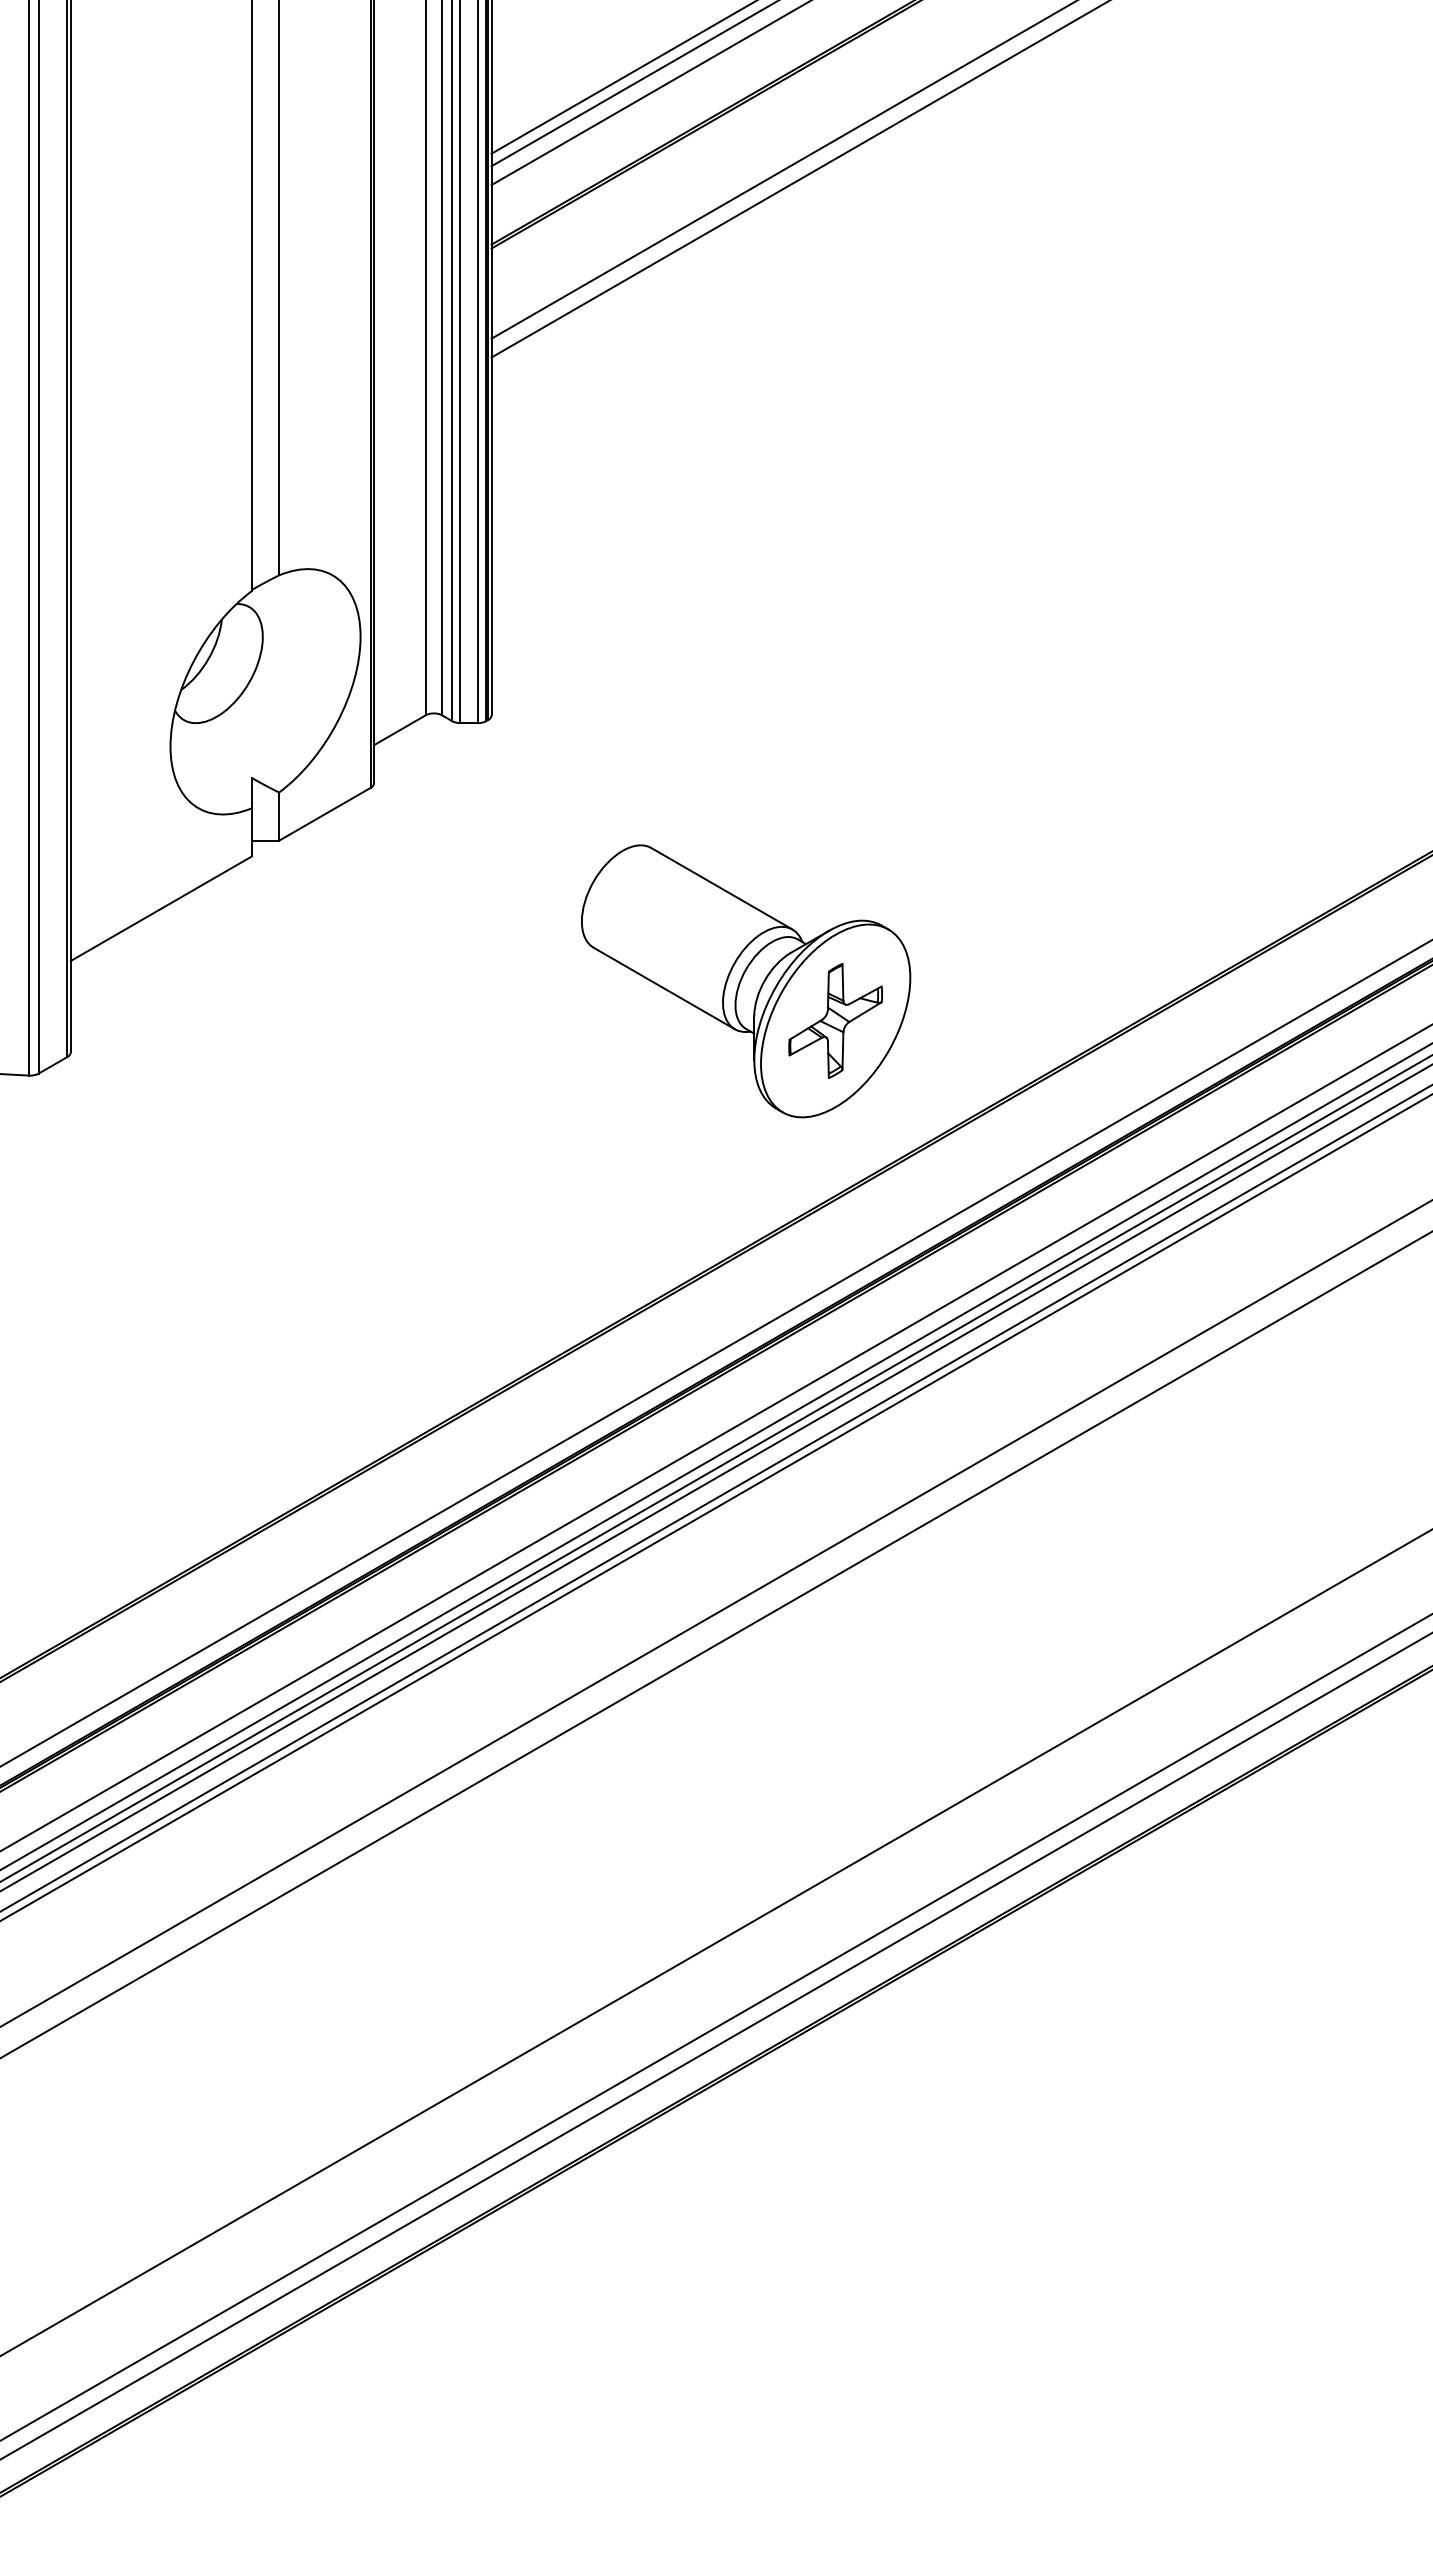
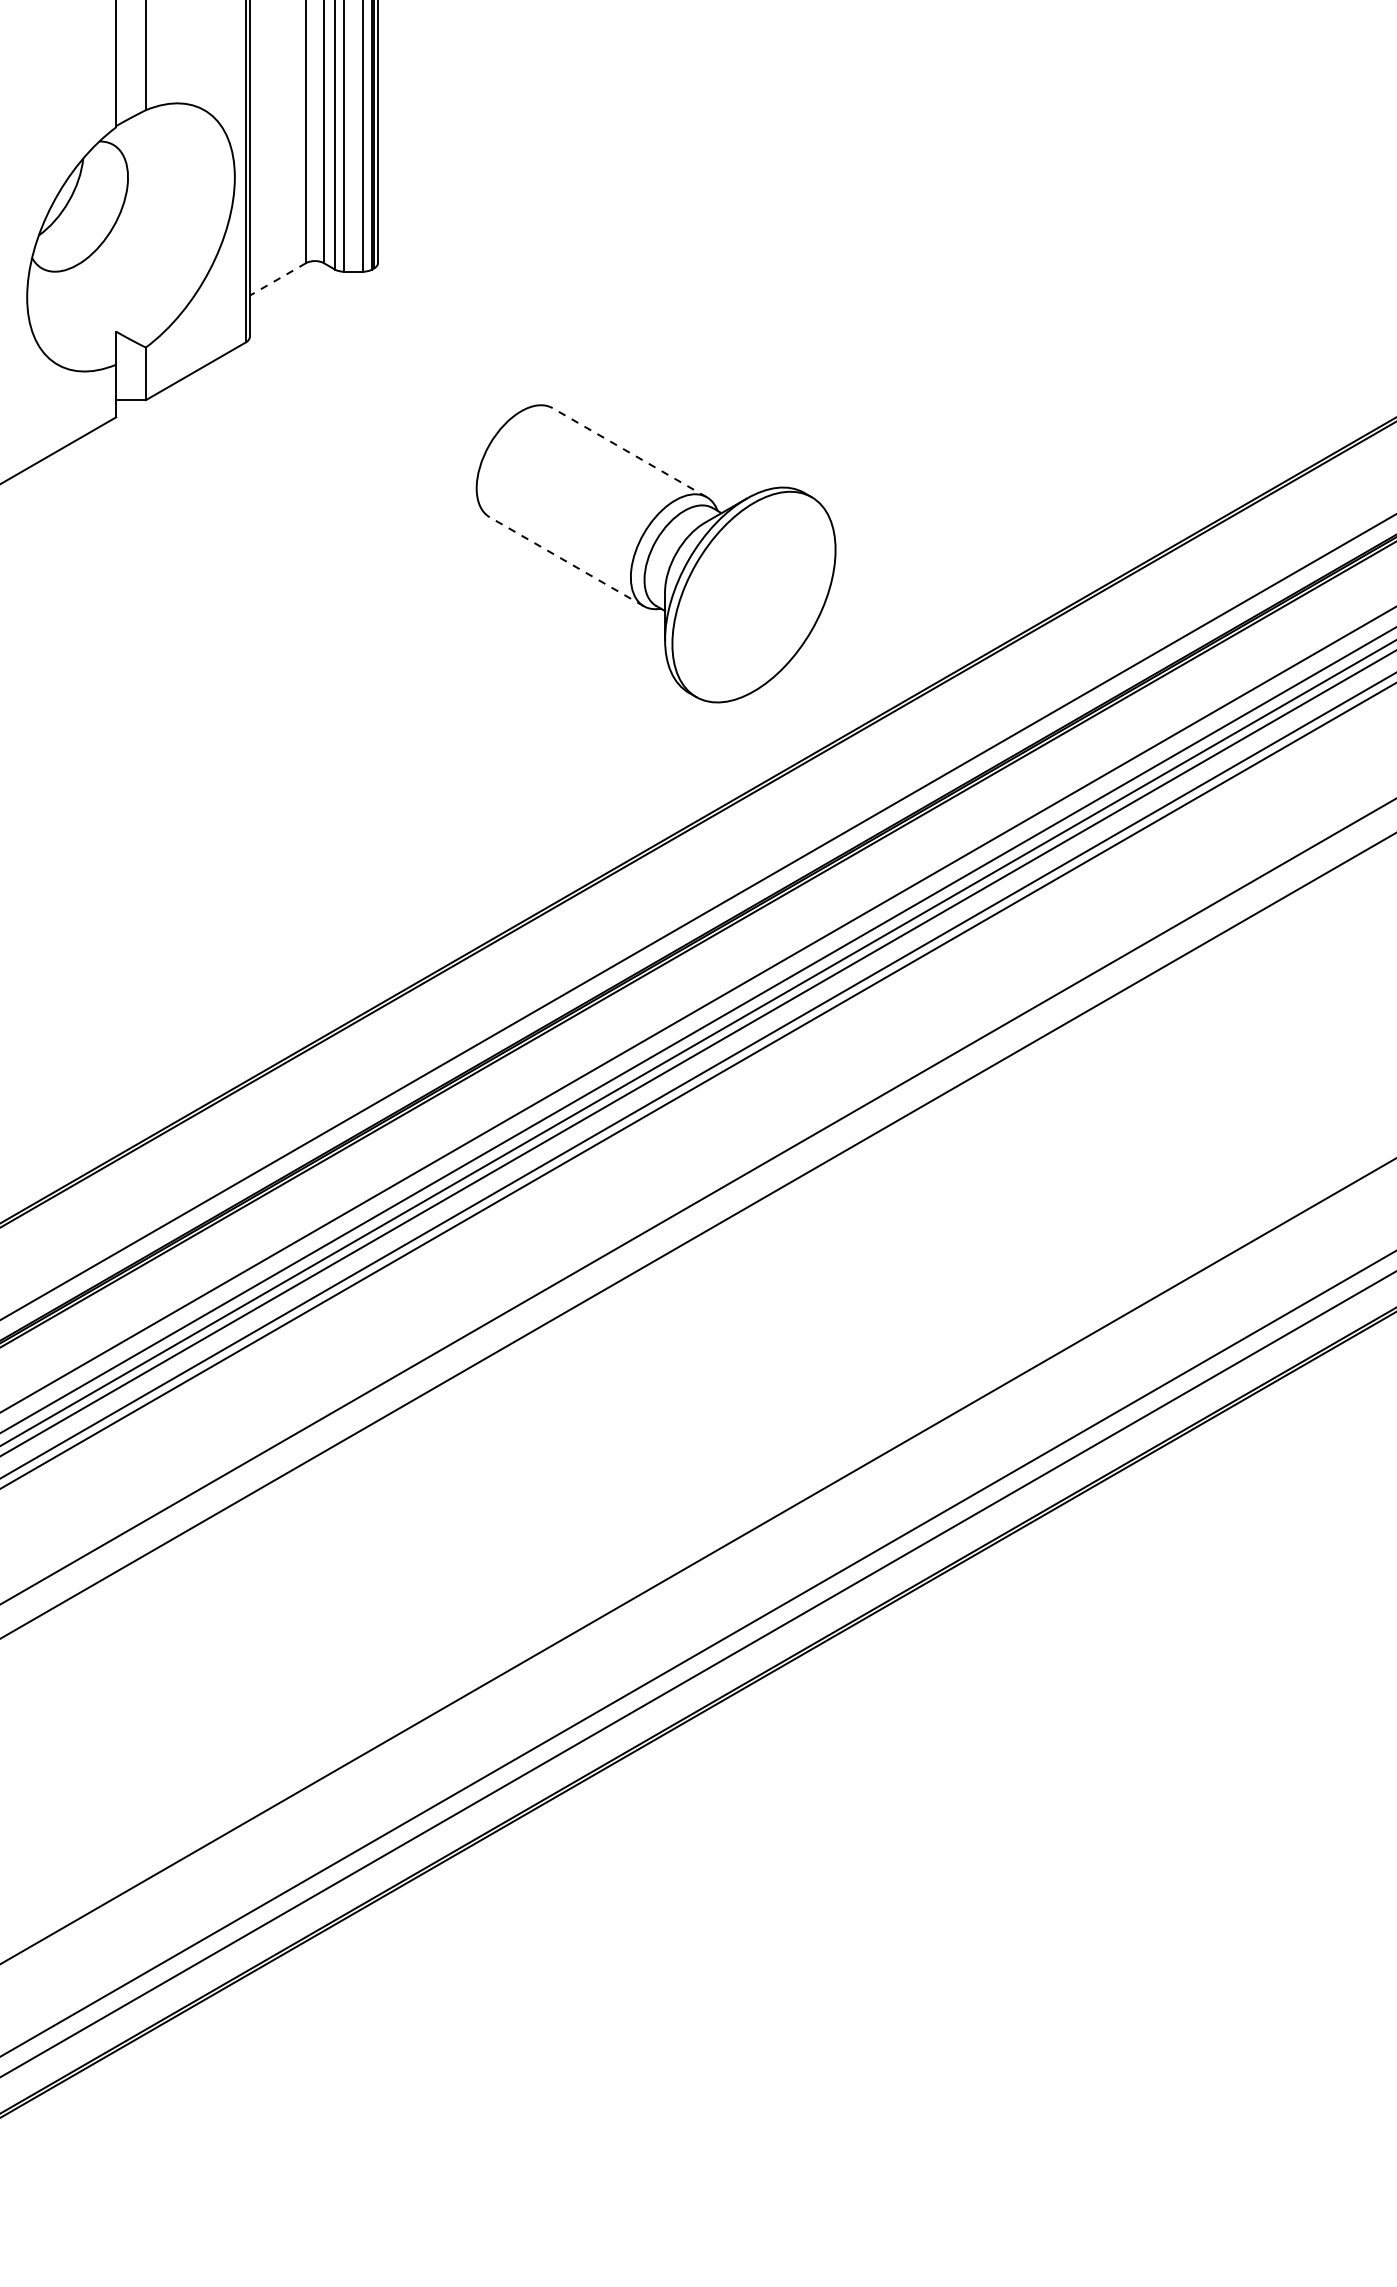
line: (399, 730) -> (277, 279), solid -> dashed
line: (721, 888) -> (629, 452), solid -> dashed
line: (663, 988) -> (565, 561), solid -> dashed
part: (835, 1020) -> (753, 596), removed

